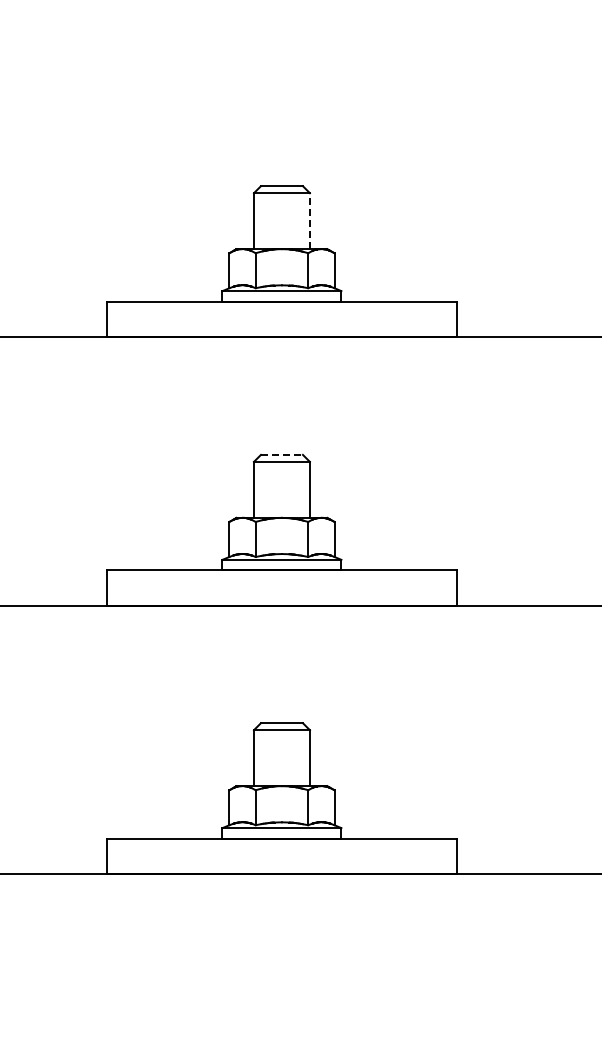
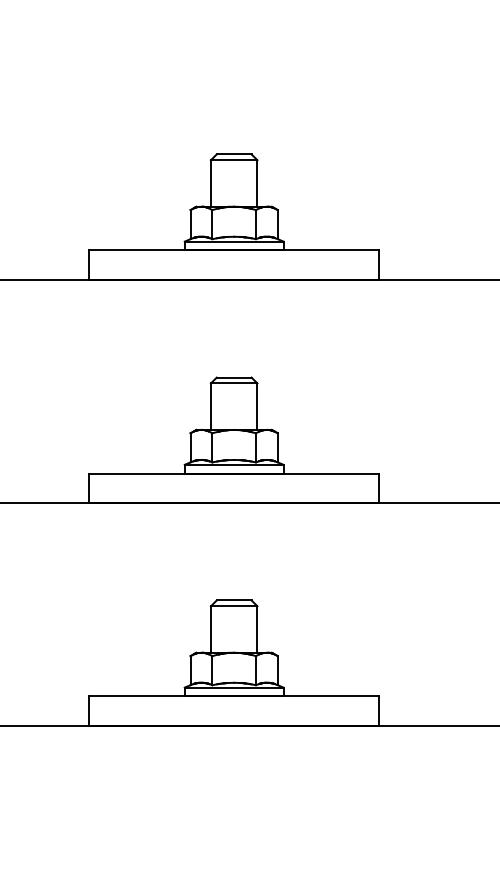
line: (309, 221) -> (257, 183), dashed -> solid
line: (281, 454) -> (233, 377), dashed -> solid

